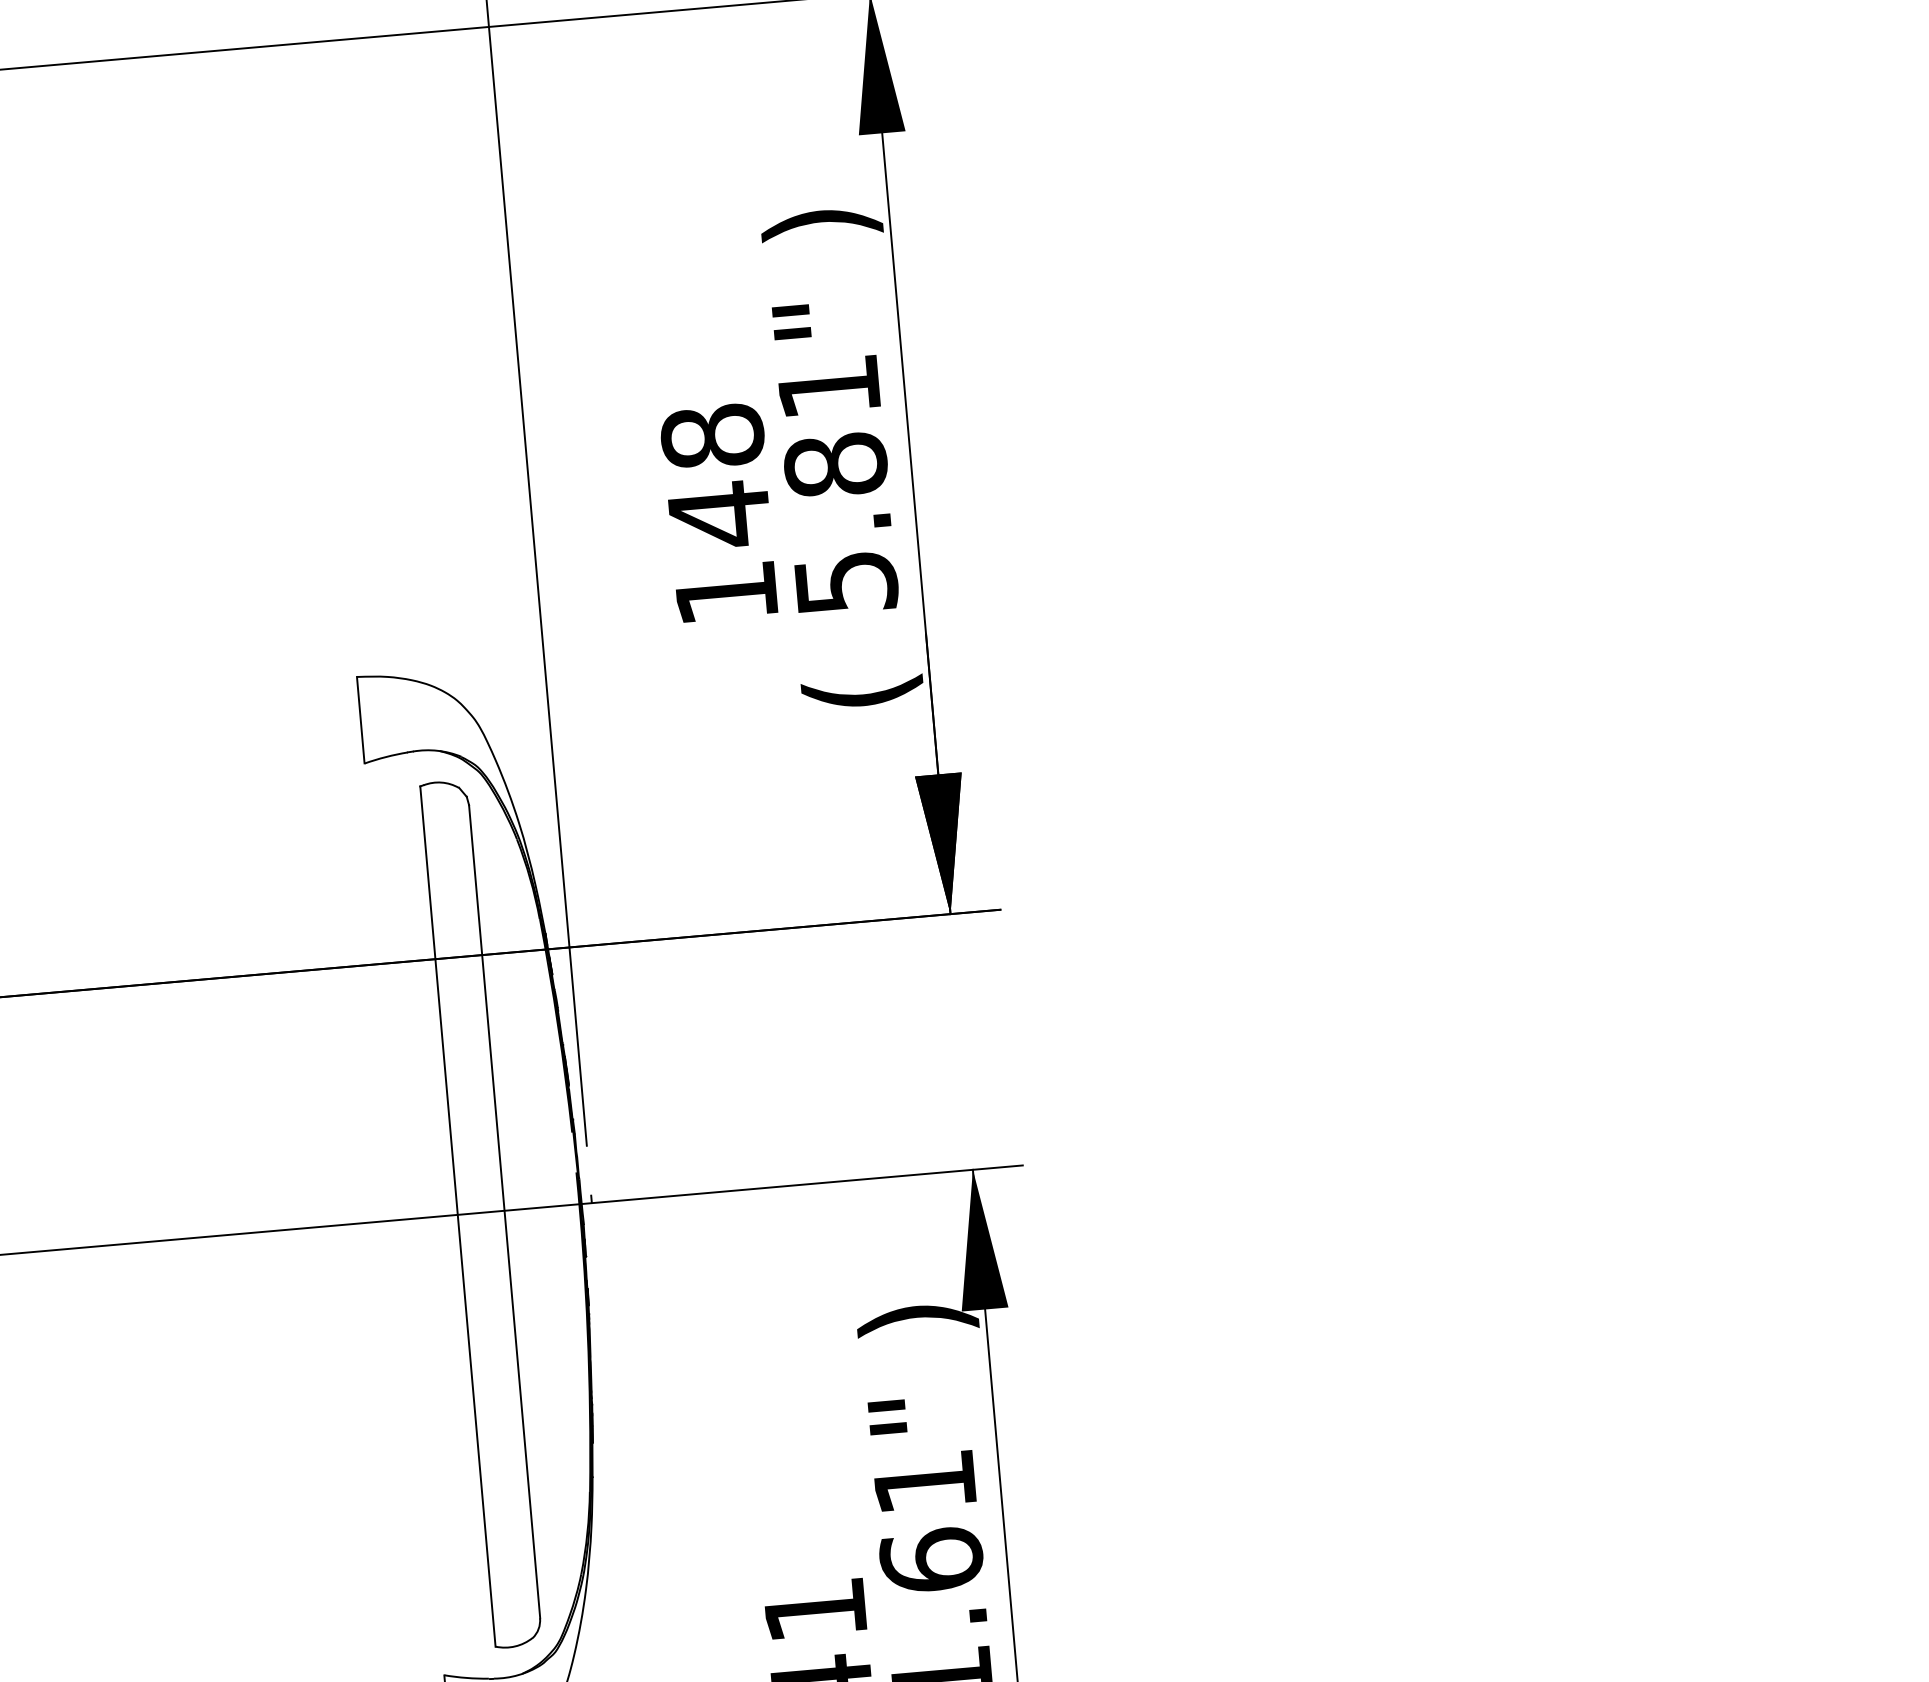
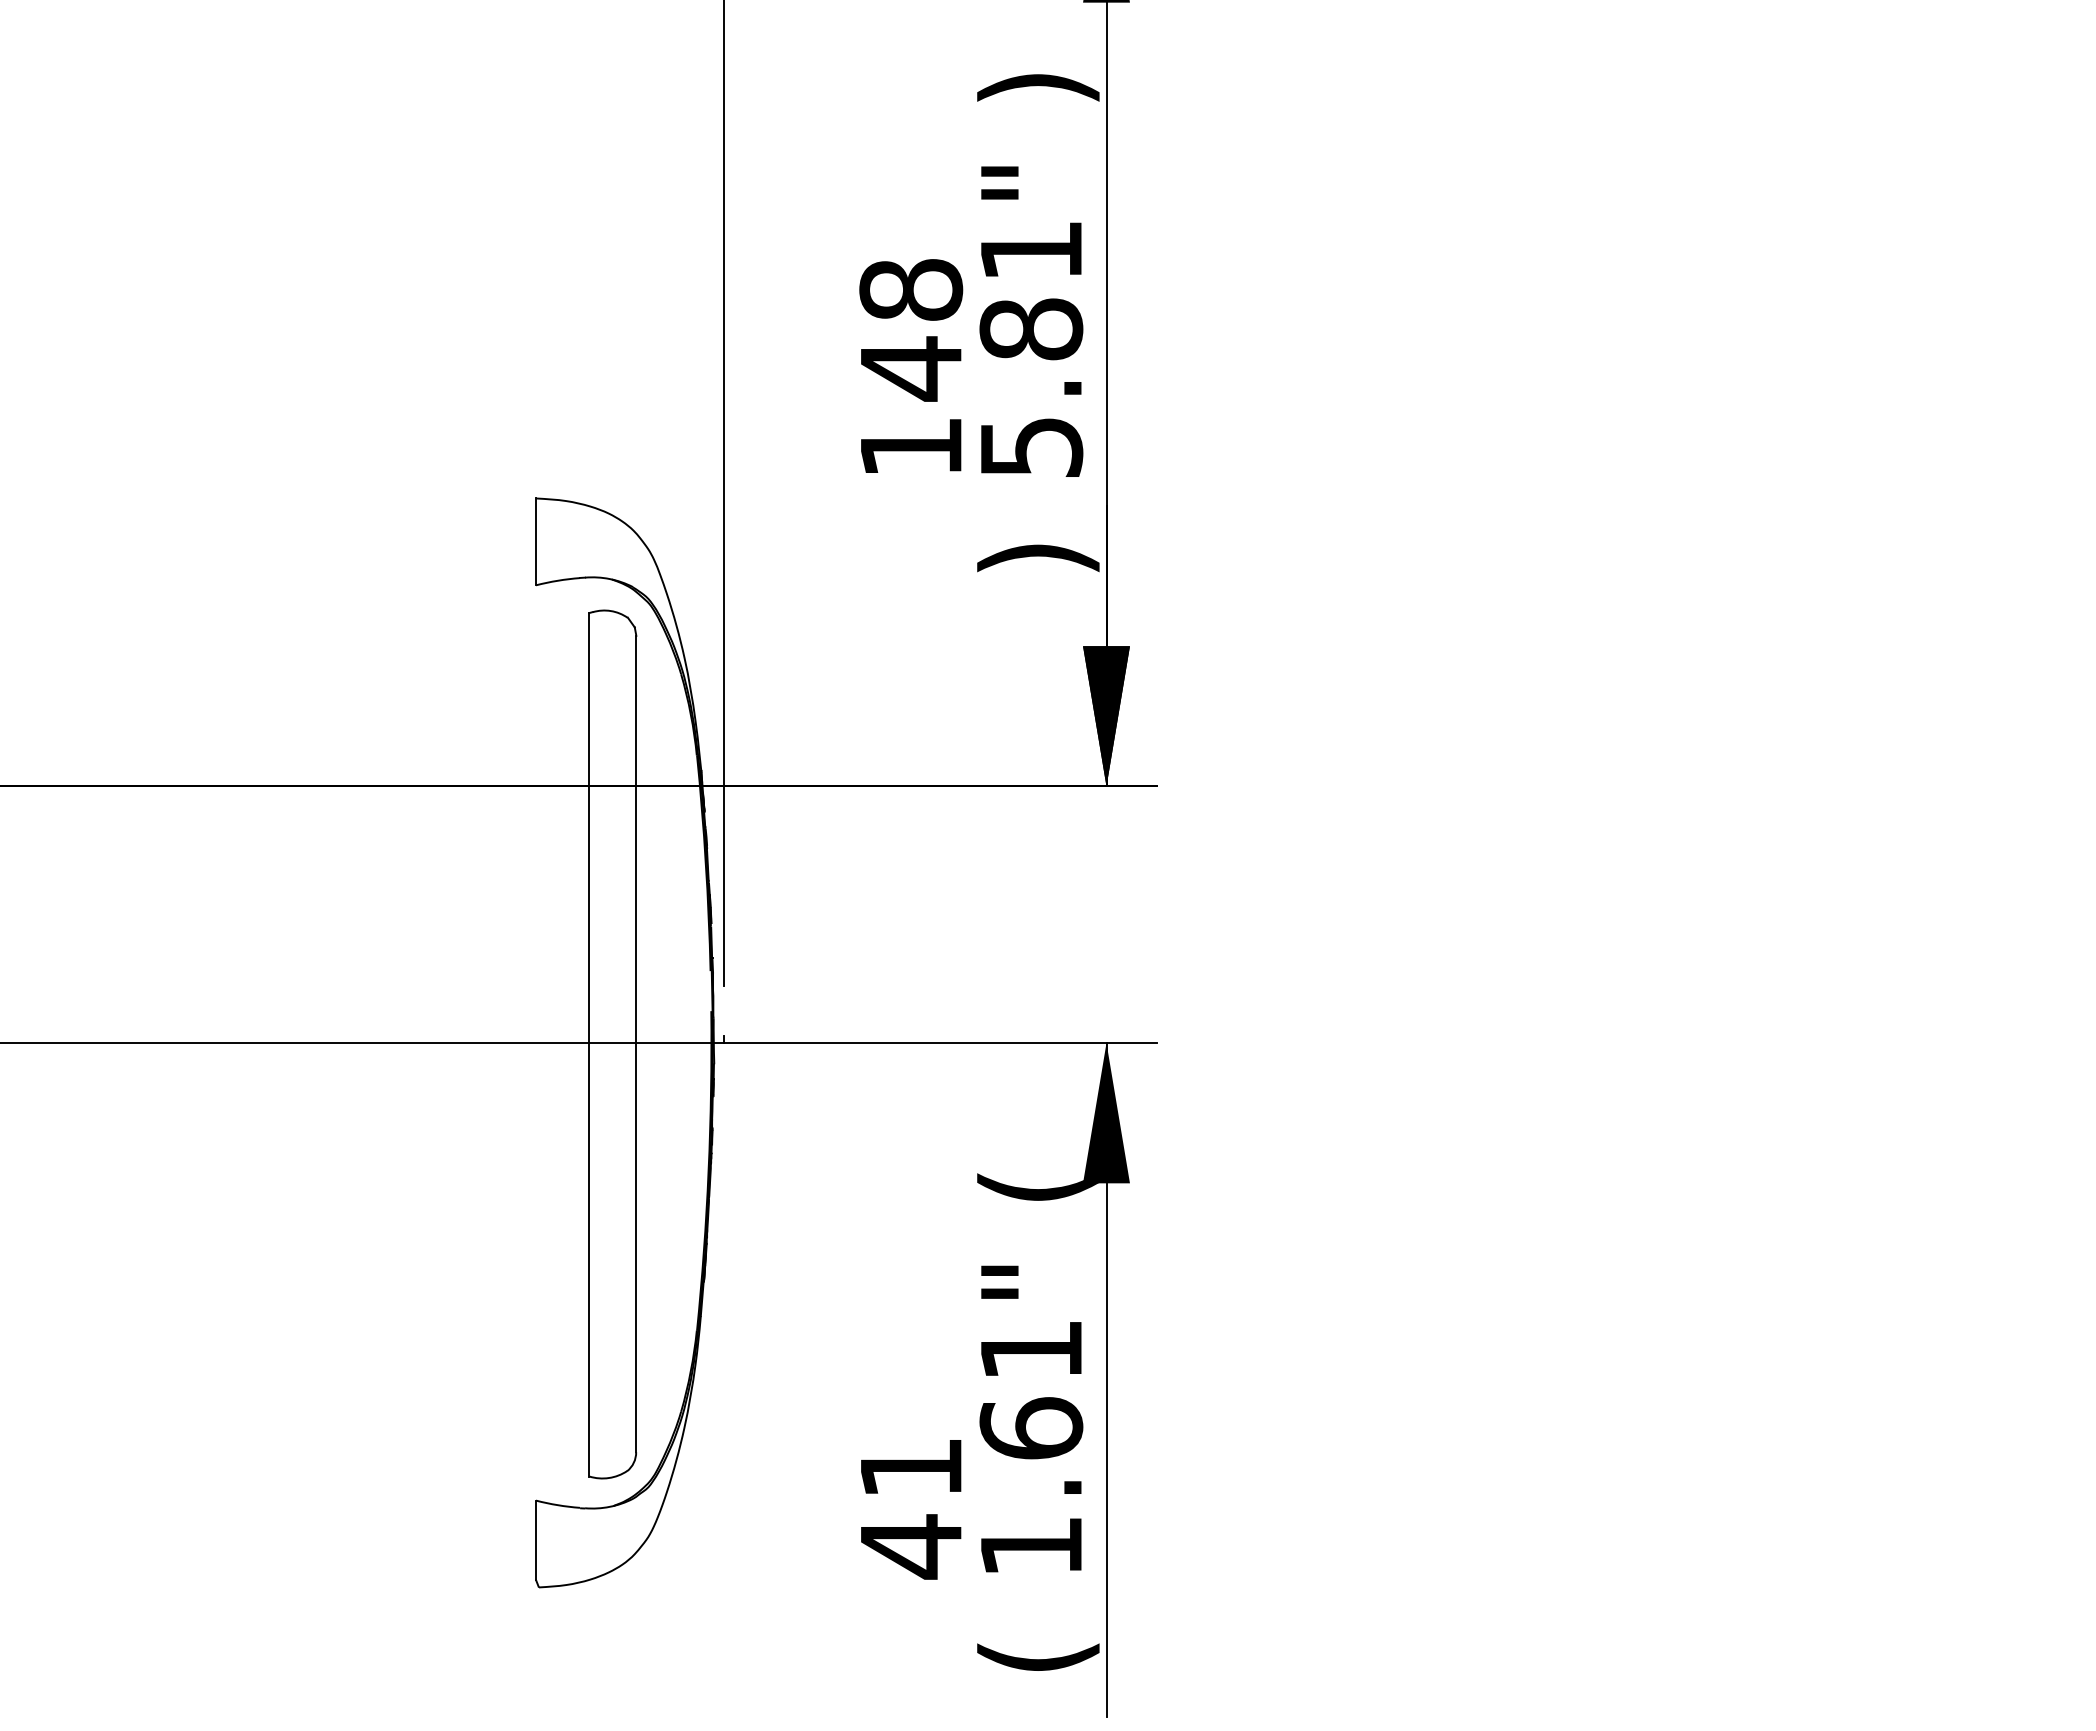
text: (862, 692) -> (1038, 558), ( -> )
text: (917, 1319) -> (1038, 1187), ) -> (

